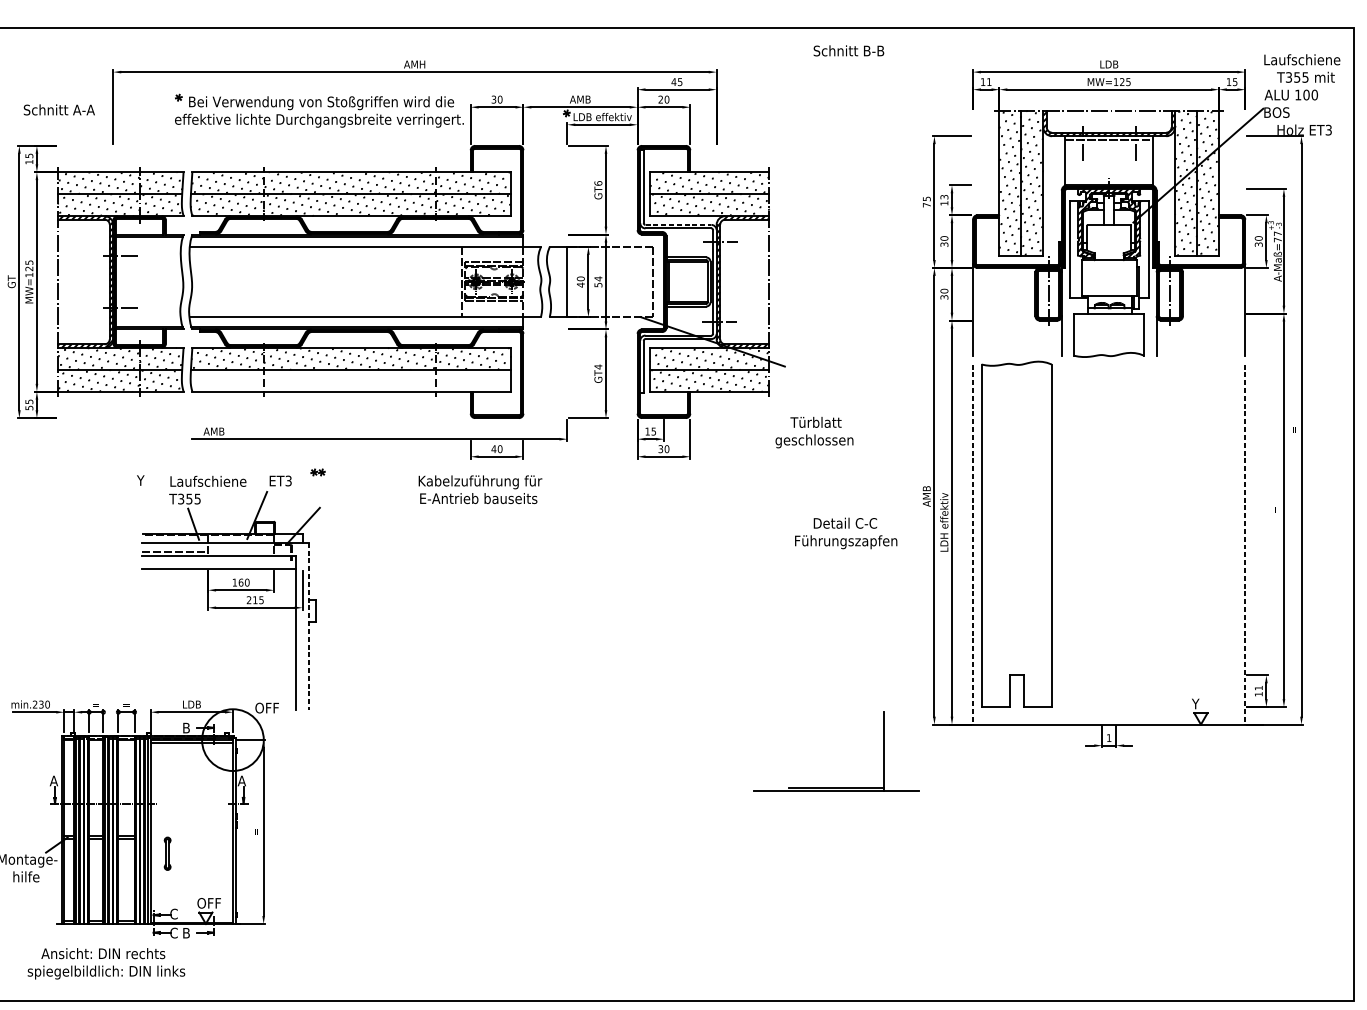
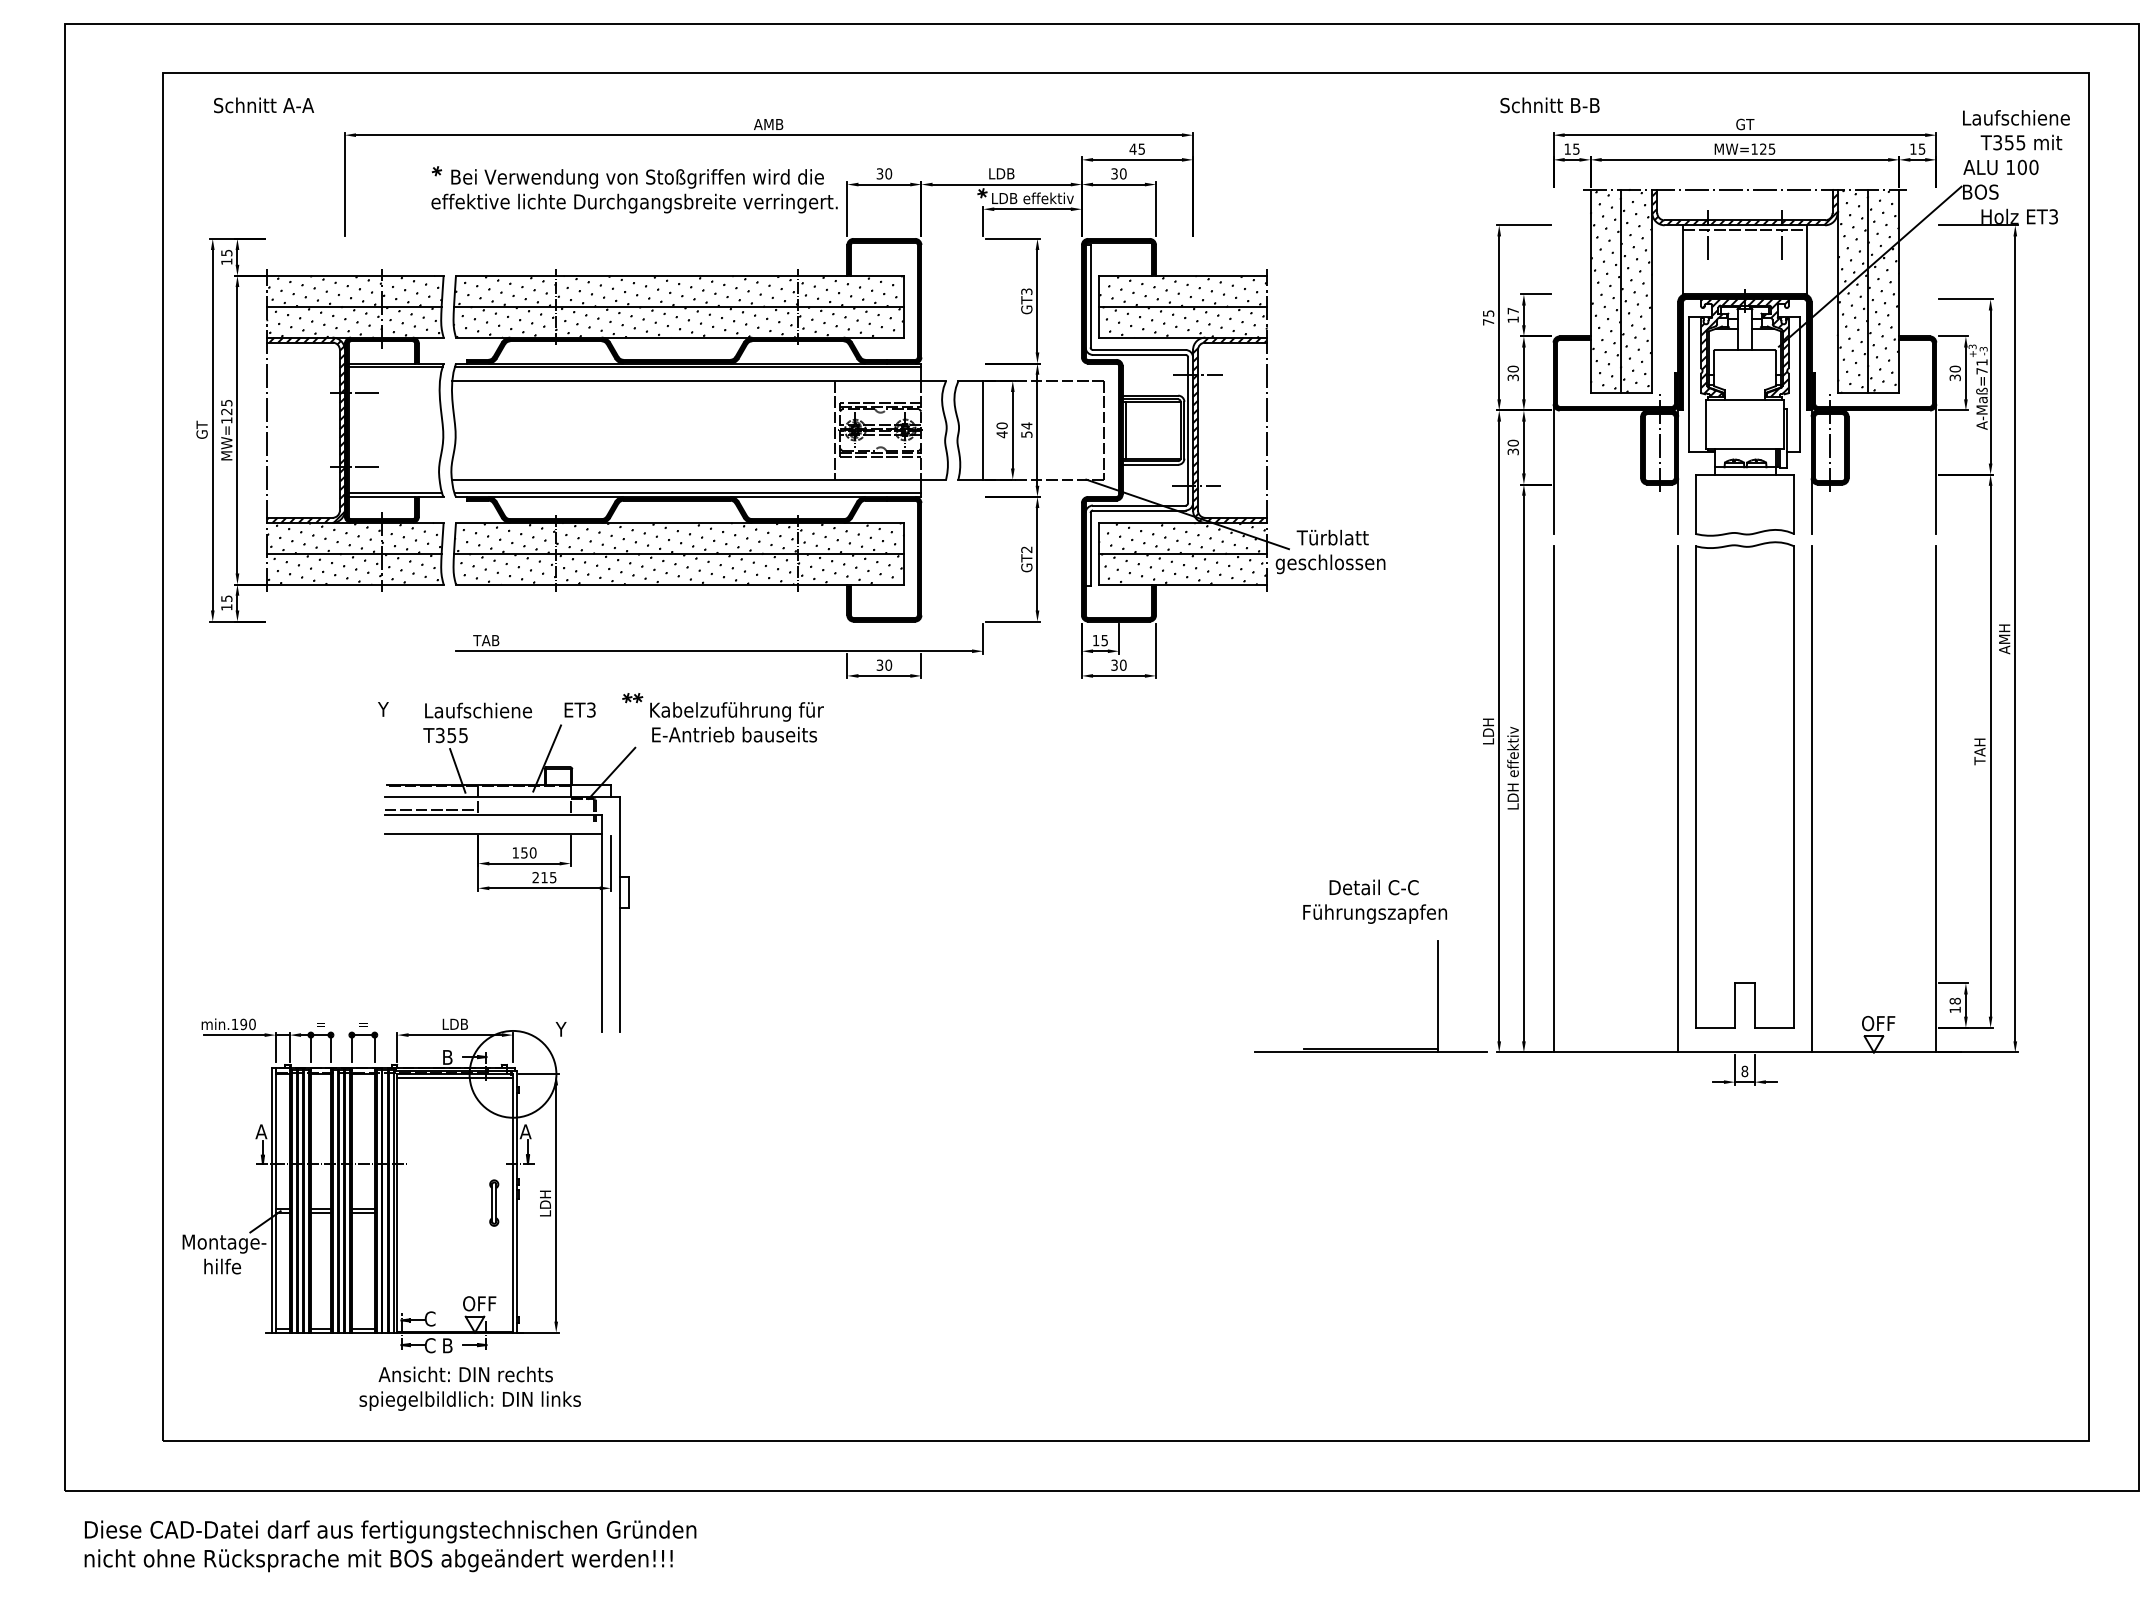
text: (848, 50) -> (1549, 105), moved
text: (414, 64) -> (768, 124), AMH -> AMB
text: (1108, 64) -> (1744, 124), LDB -> GT
text: (989, 81) -> (1576, 148), 11 -> 15
text: (579, 99) -> (1000, 173), AMB -> LDB
text: (660, 100) -> (1114, 174), 20 -> 30
text: (59, 110) -> (264, 105), moved
text: (598, 183) -> (1026, 291), GT6 -> GT3
text: (943, 196) -> (1512, 310), 13 -> 17
line: (678, 225) -> (1139, 350), dashed -> solid
text: (1277, 233) -> (1981, 362), A-Maß=77 -> A-Maß=71
text: (598, 366) -> (1026, 549), GT4 -> GT2
hatch: (351, 380) -> (679, 568), added
text: (29, 408) -> (226, 607), 55 -> 15
text: (1293, 430) -> (2004, 639), = -> AMH
text: (213, 431) -> (485, 640), AMB -> TAB
text: (814, 432) -> (1330, 551), moved
text: (493, 448) -> (879, 664), 40 -> 30
text: (480, 489) -> (736, 722), moved
text: (926, 496) -> (1488, 731), AMB -> LDH
text: (1276, 510) -> (1979, 751), = -> TAH
text: (845, 533) -> (1374, 901), moved
part: (1016, 533) -> (1744, 784), moved
line: (973, 544) -> (1553, 799), dashed -> solid
line: (1061, 544) -> (1678, 799), added
line: (1156, 544) -> (1811, 799), added
line: (1245, 544) -> (1936, 799), dashed -> solid
text: (241, 582) -> (524, 852), 160 -> 150
line: (309, 626) -> (620, 914), dashed -> solid
text: (1258, 687) -> (1954, 1000), 11 -> 18
text: (38, 703) -> (239, 1023), min.230 -> min.190
text: (1204, 703) -> (1878, 1023), Y -> OFF
text: (266, 707) -> (560, 1028), OFF -> Y
text: (1108, 738) -> (1744, 1071), 1 -> 8
part: (836, 787) -> (1370, 1048), moved
text: (256, 832) -> (545, 1203), = -> LDH
part: (167, 853) -> (494, 1202), moved
text: (105, 963) -> (469, 1388), moved

